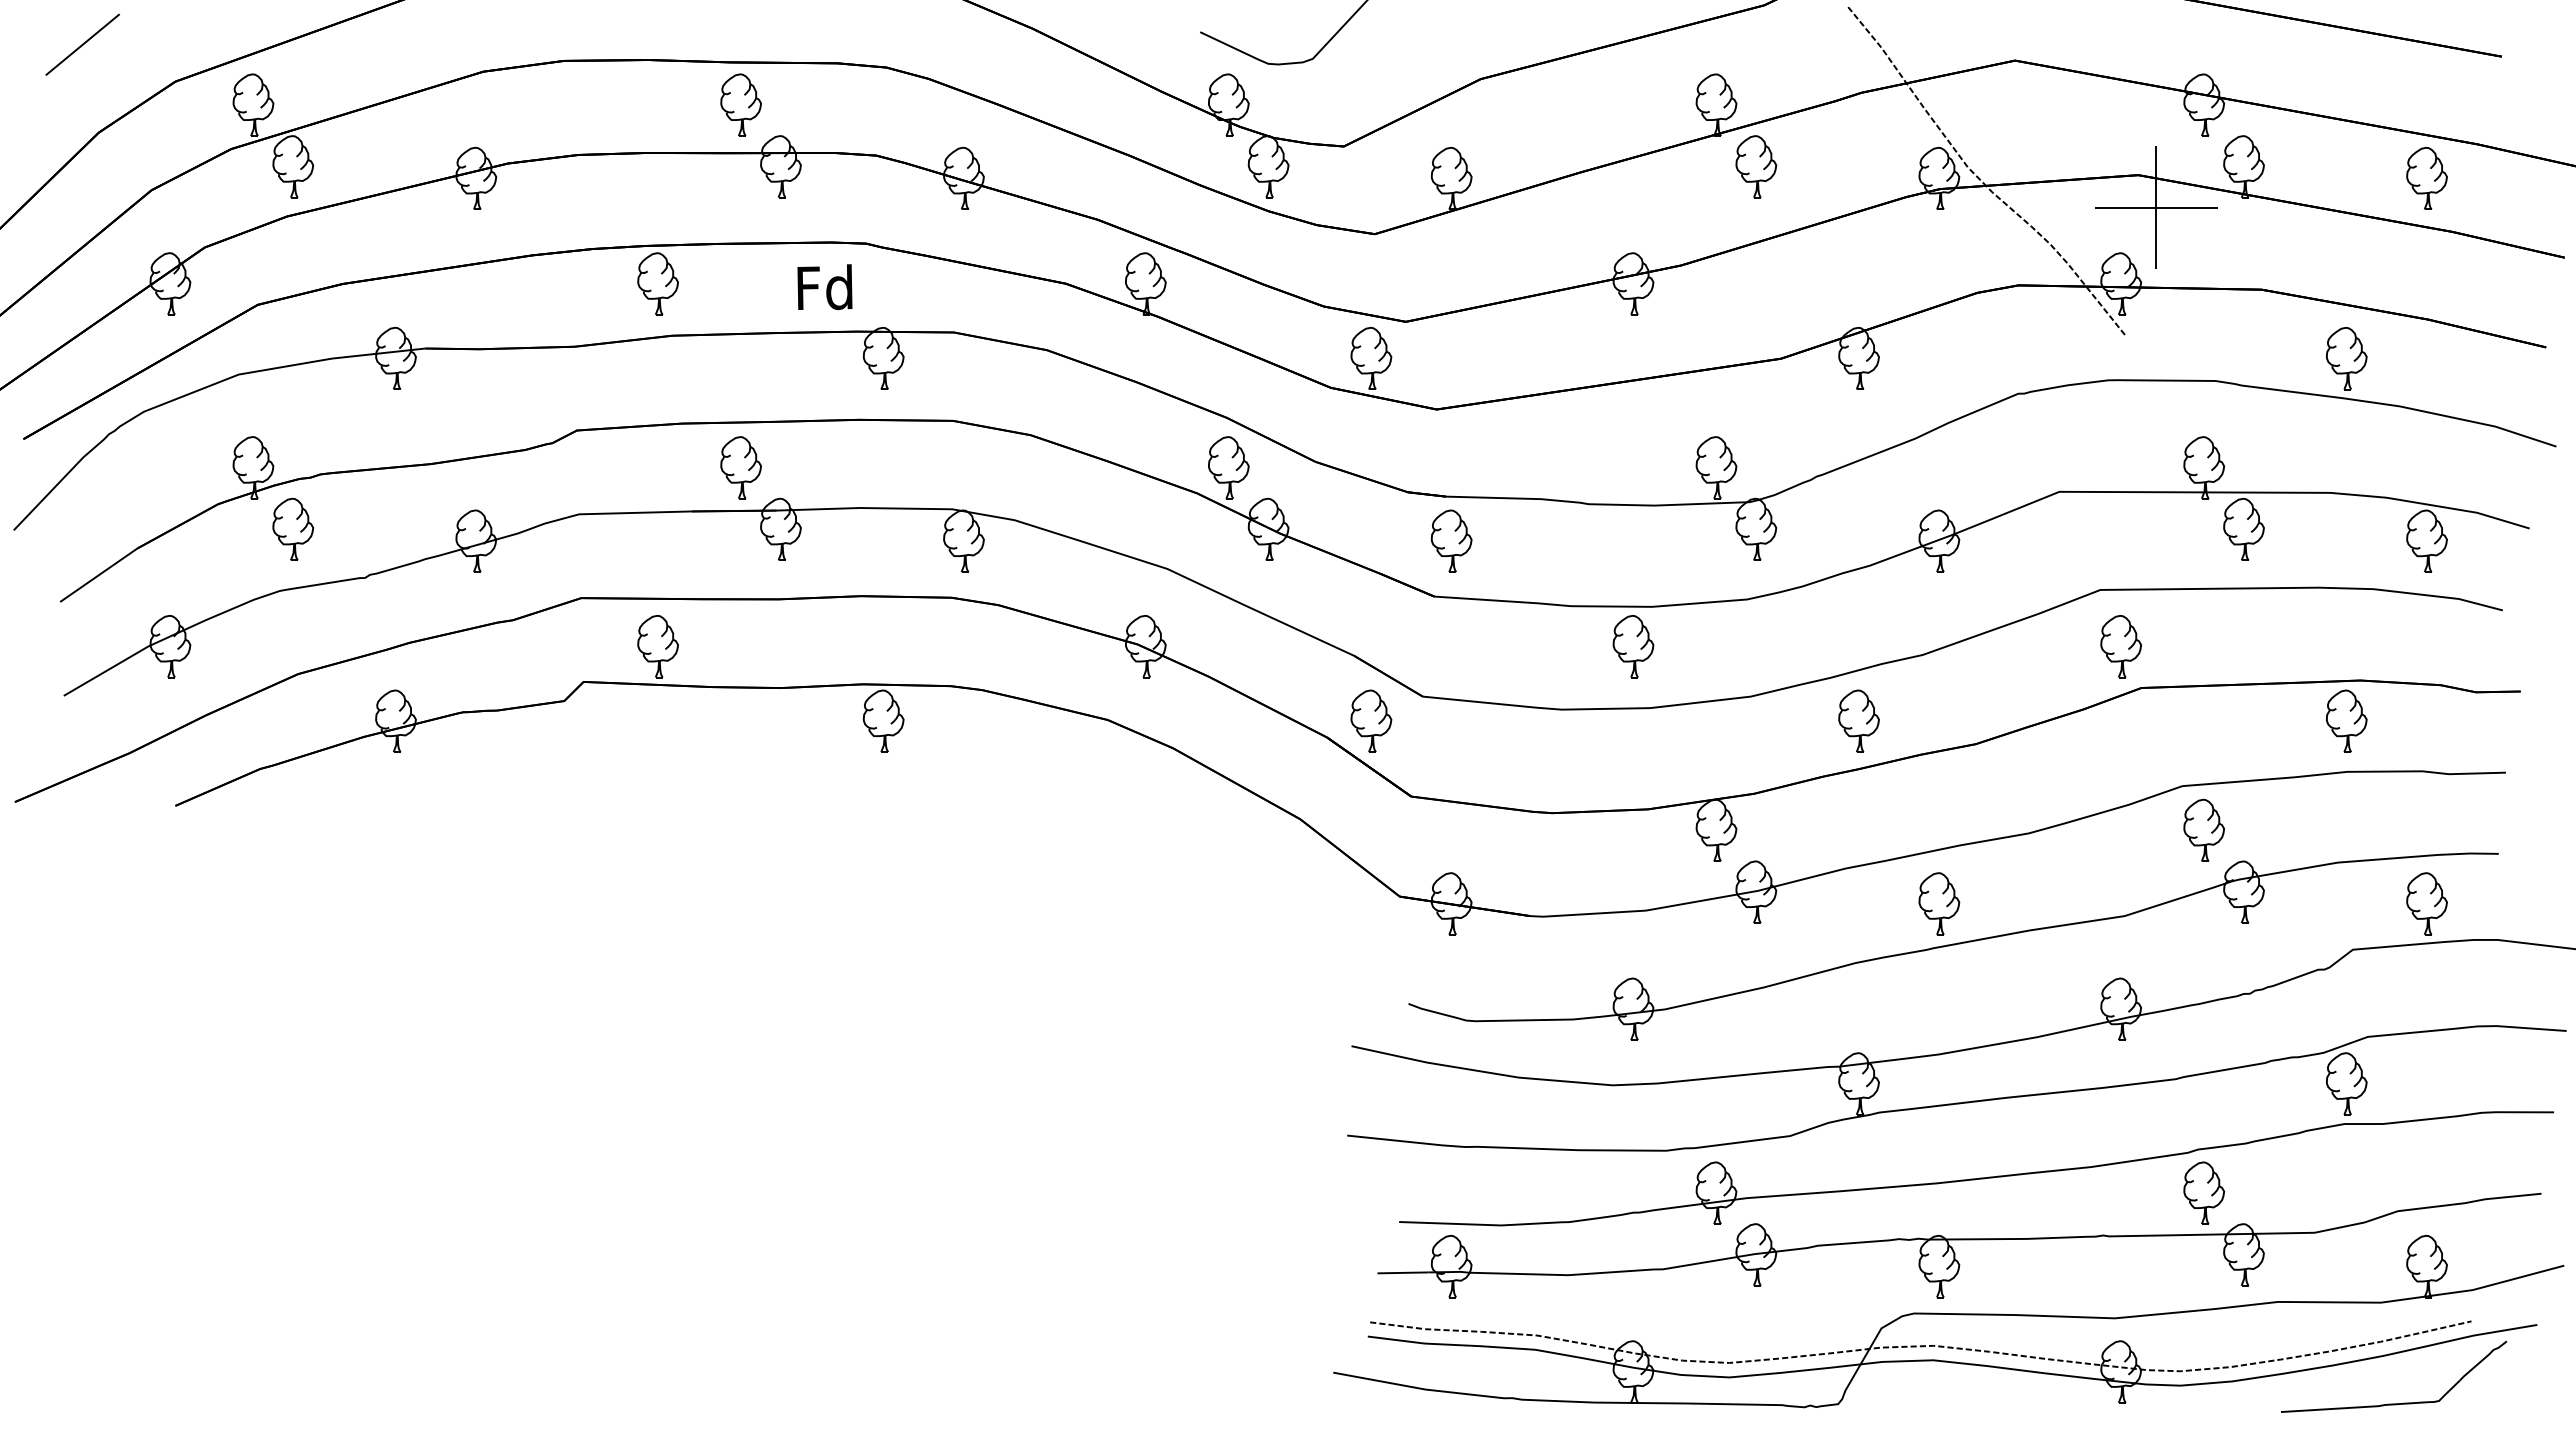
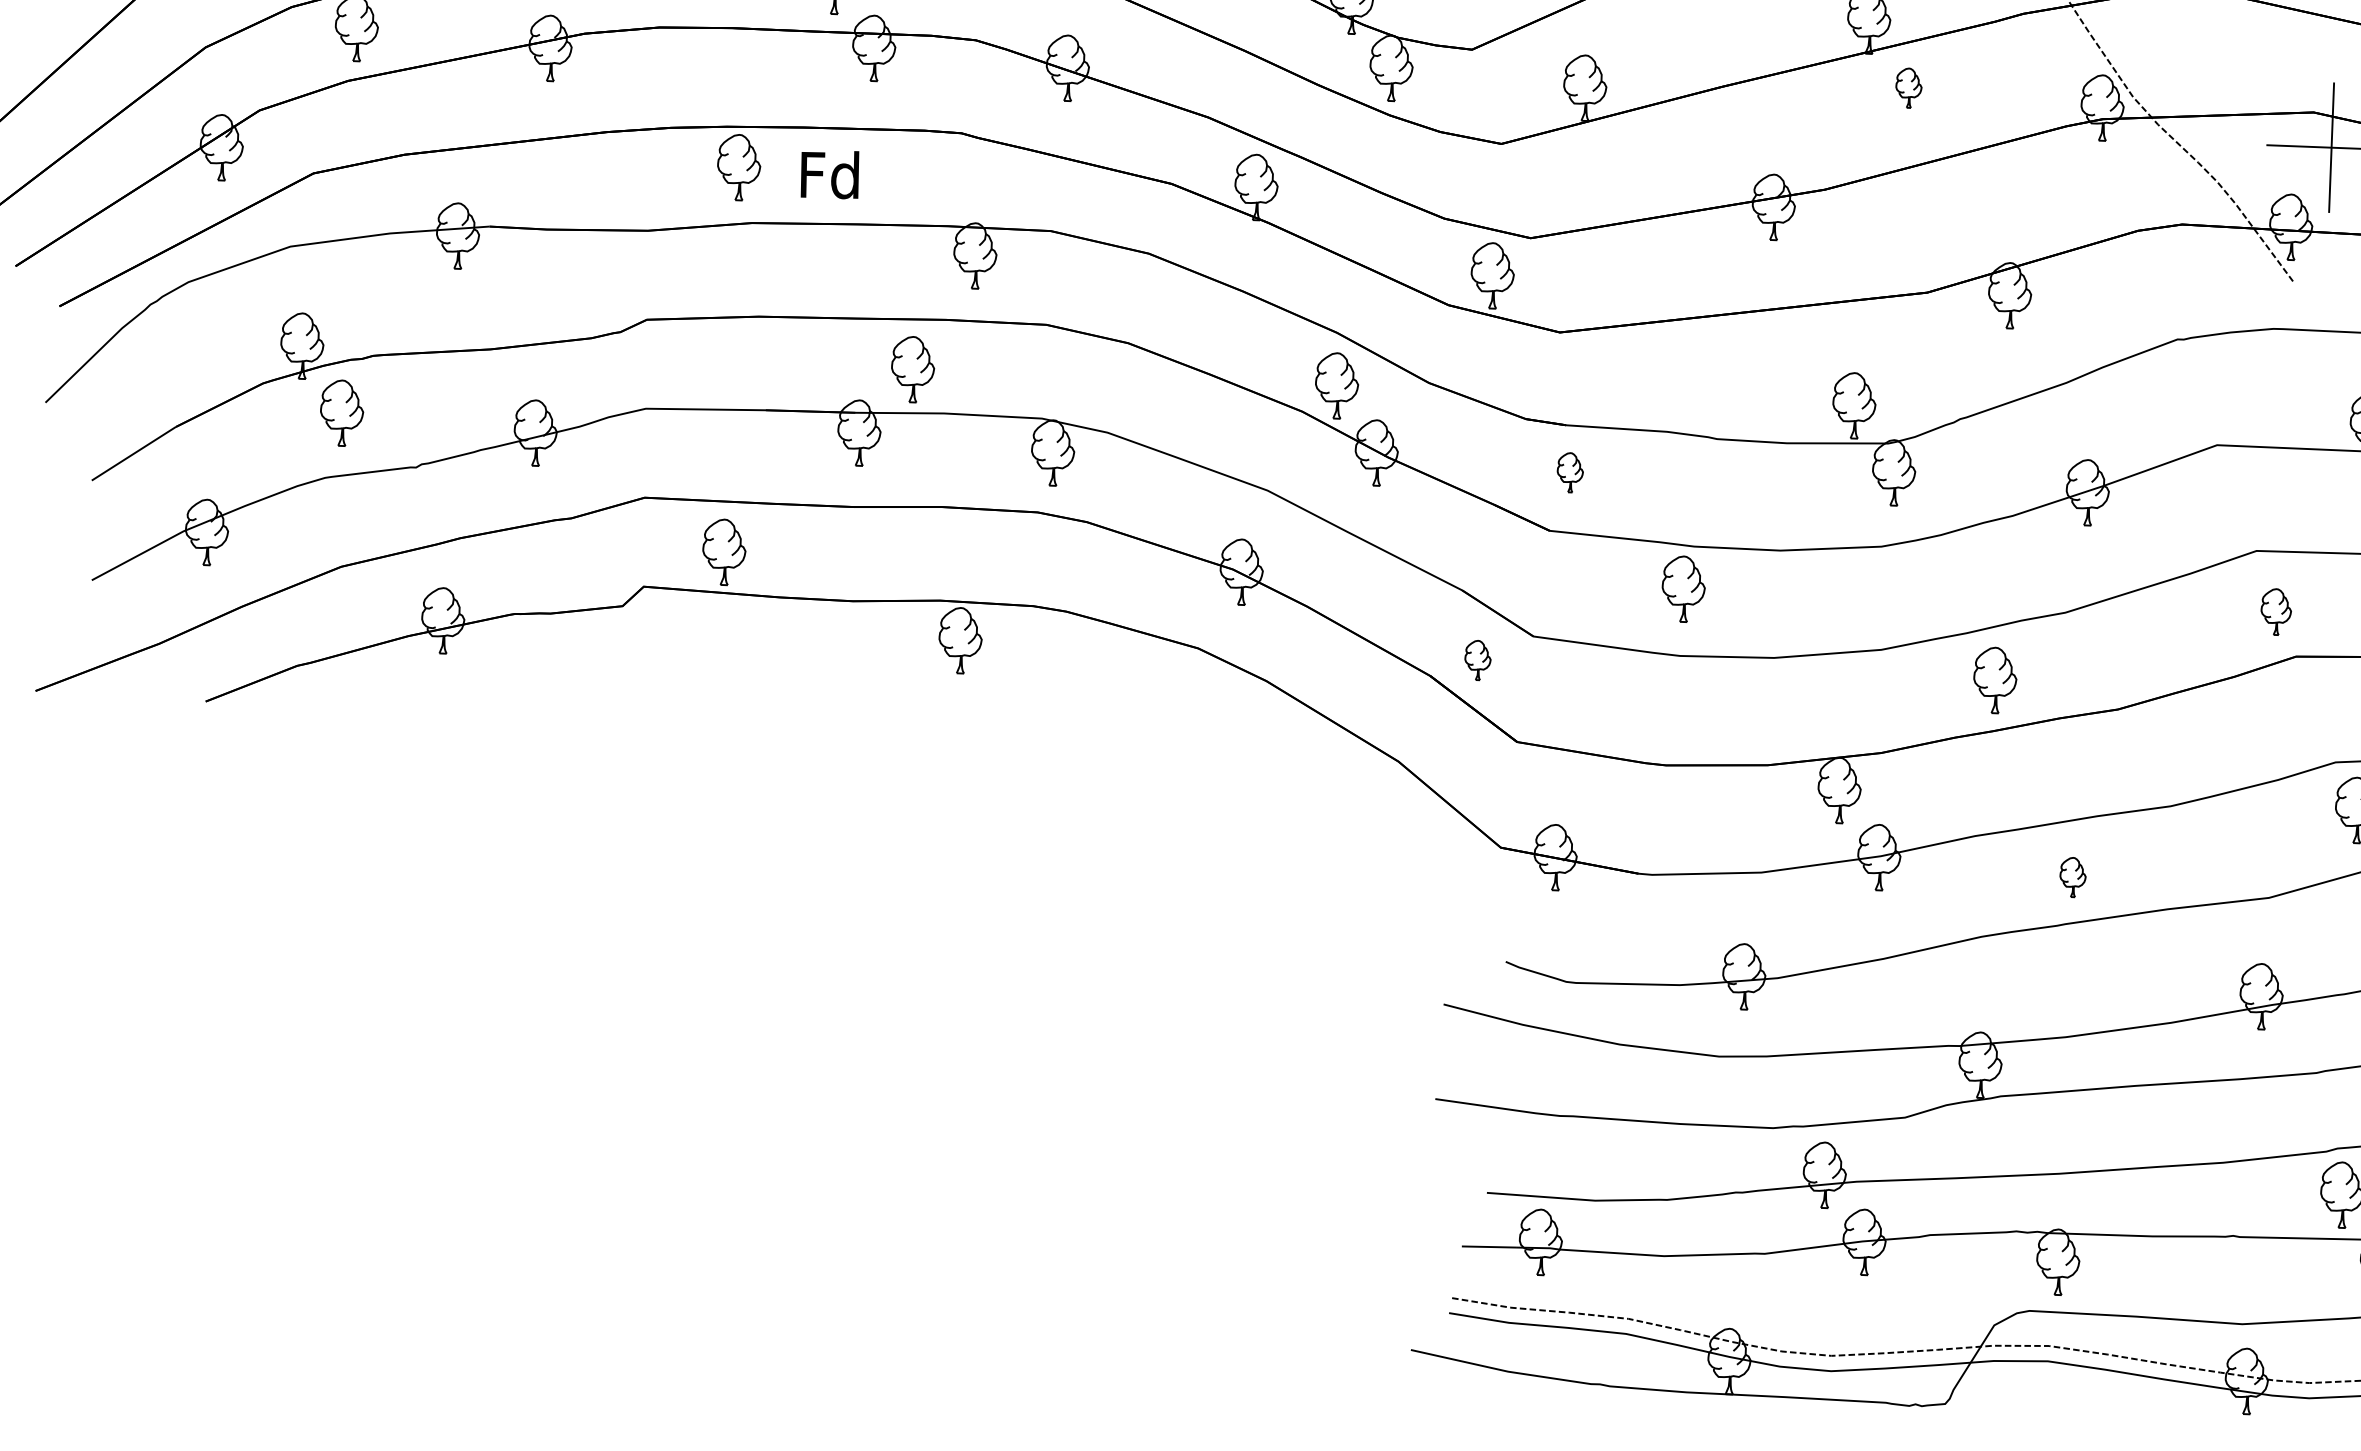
part: (1756, 166) -> (1909, 87), size x0.6
text: (824, 287) -> (829, 174), moved
part: (740, 467) -> (912, 369), moved
part: (1451, 540) -> (1570, 472), size x0.6
part: (1633, 646) -> (1683, 589), moved
part: (2120, 646) -> (2275, 611), size x0.7
part: (1371, 720) -> (1478, 659), size x0.6
part: (1939, 903) -> (2073, 877), size x0.6

